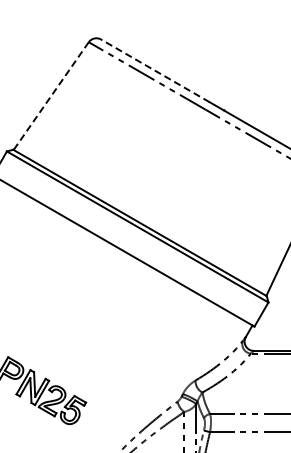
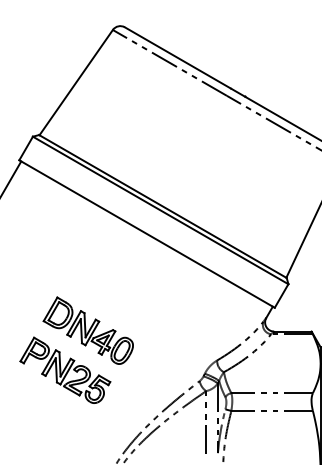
line: (154, 70) -> (177, 57), dashed -> solid
line: (50, 97) -> (75, 83), dashed -> solid
part: (62, 349) -> (87, 330), added

